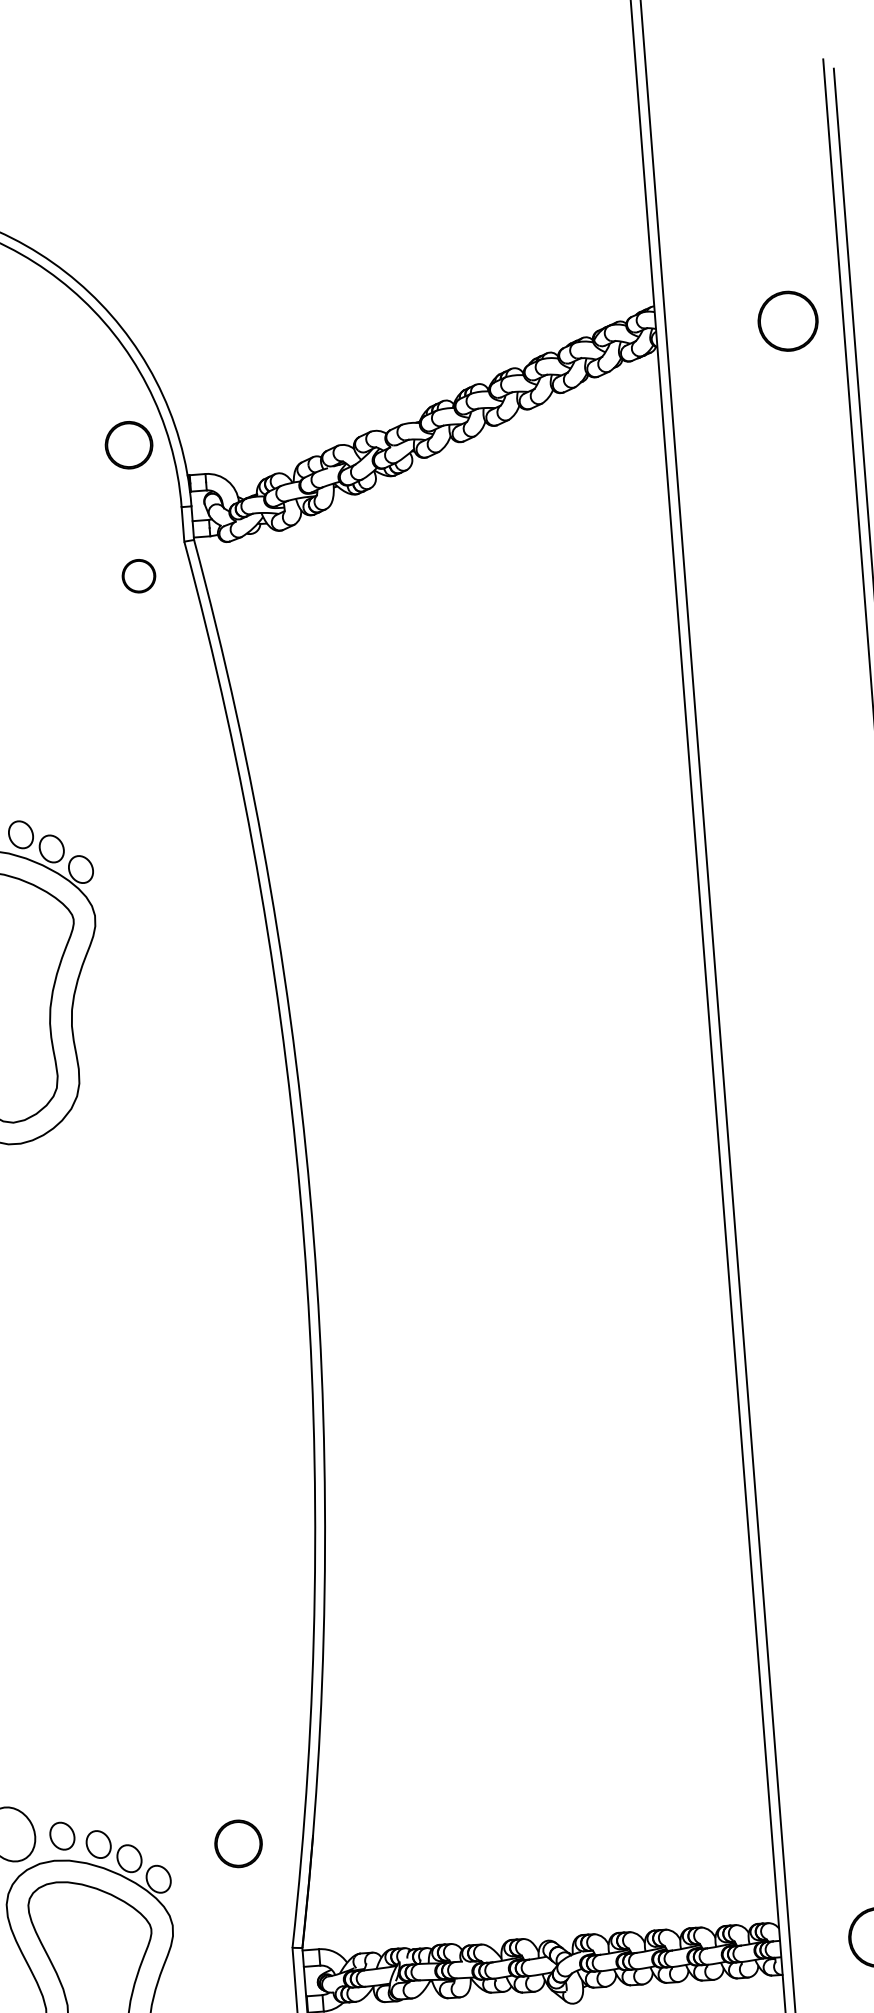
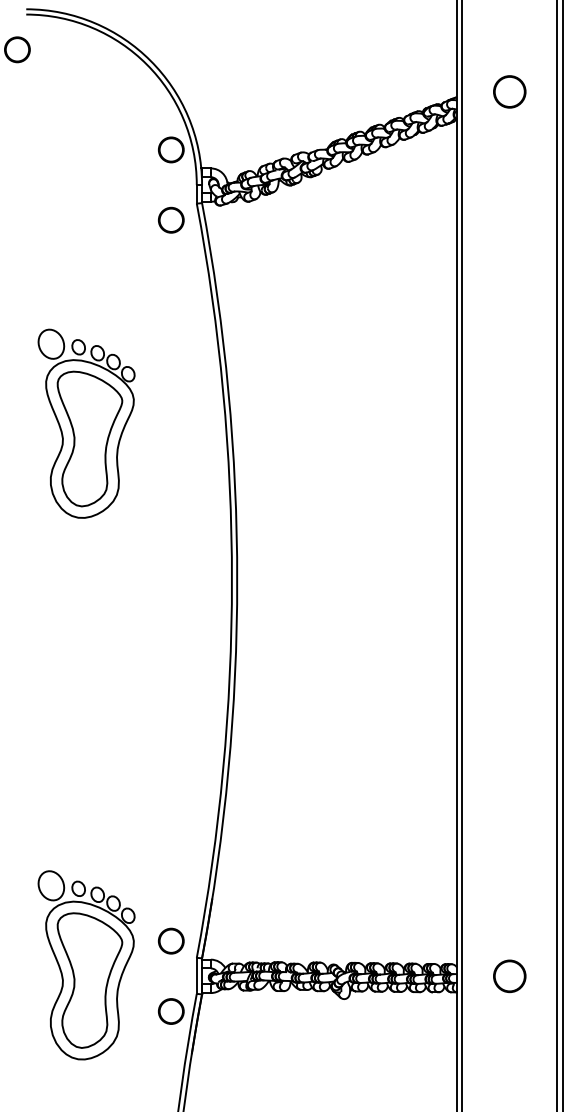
circle: (787, 320) -> (509, 91), moved
part: (137, 575) -> (170, 219), size x1.43
part: (236, 1842) -> (170, 940), moved

